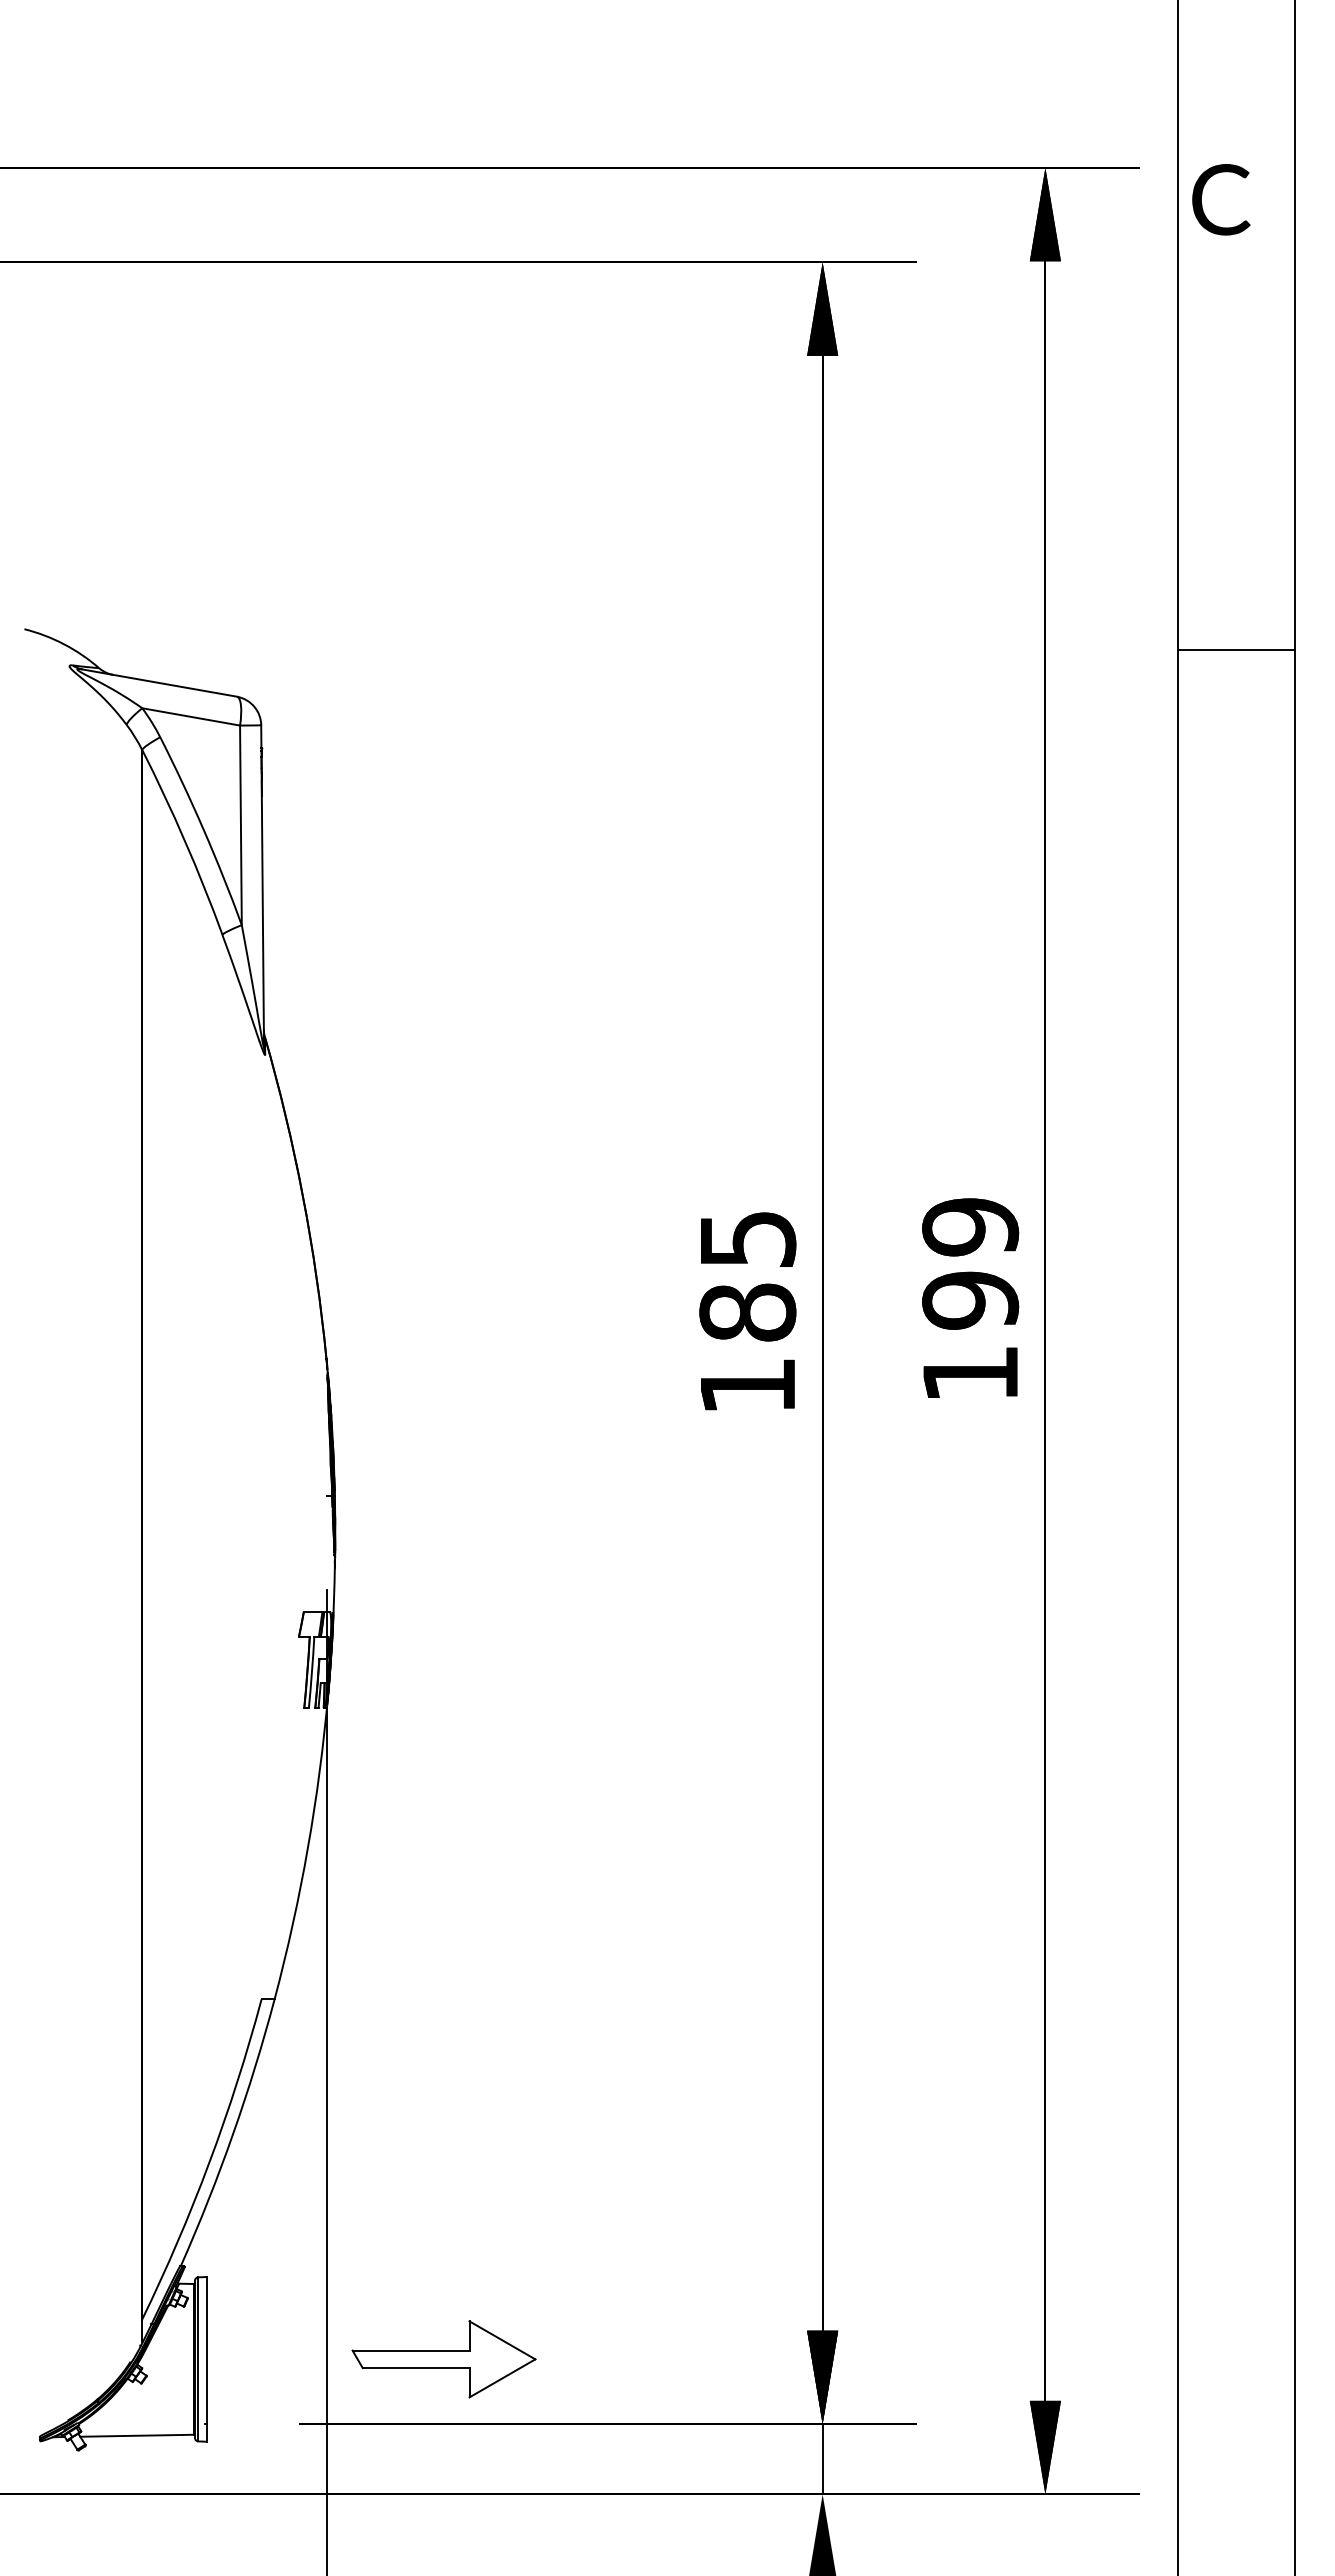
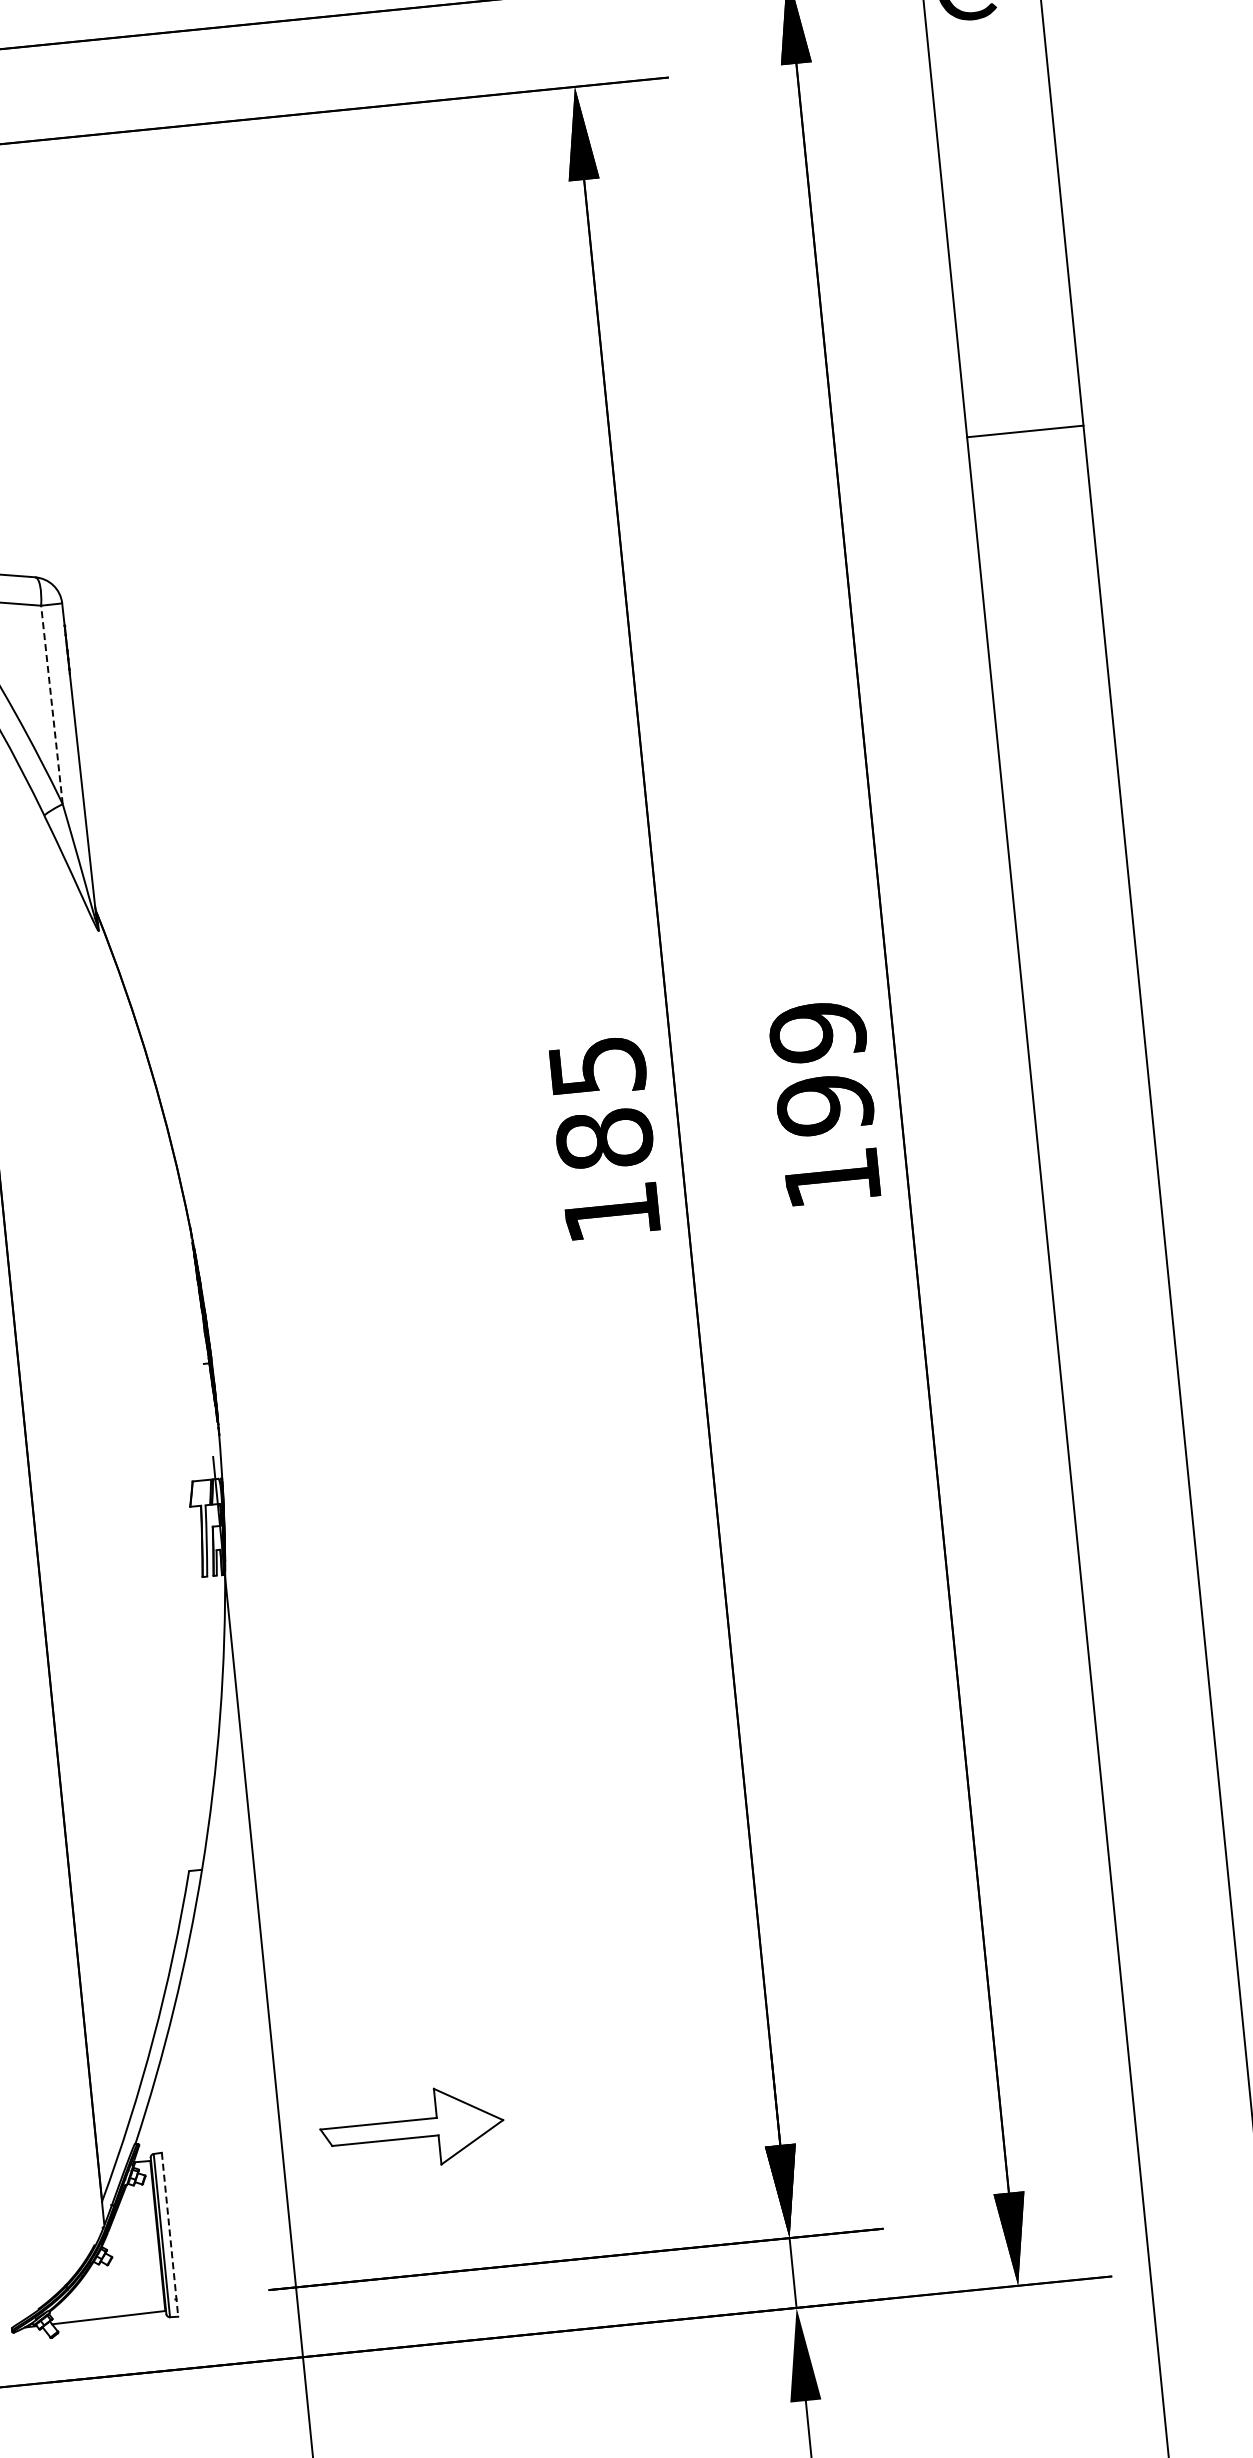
line: (240, 825) -> (51, 705), solid -> dashed
line: (206, 2359) -> (170, 2234), solid -> dashed
part: (443, 2359) -> (411, 2129), moved

